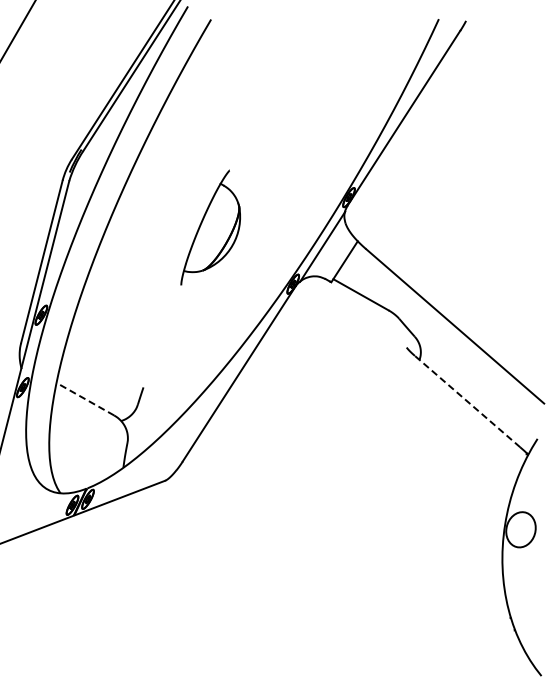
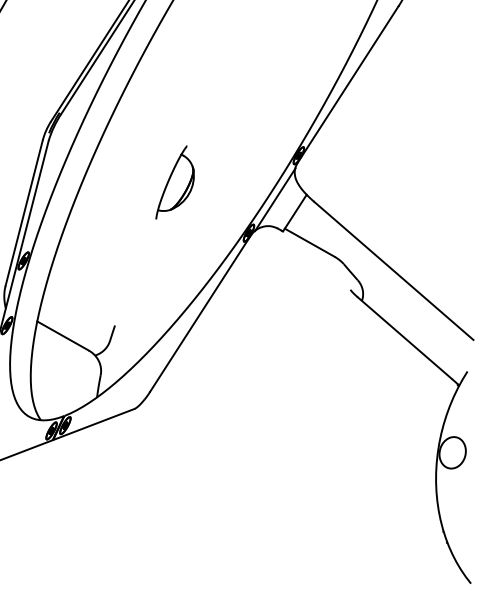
part: (210, 227) -> (174, 182), size x0.71
line: (84, 398) -> (62, 335), dashed -> solid
line: (467, 401) -> (404, 338), dashed -> solid

